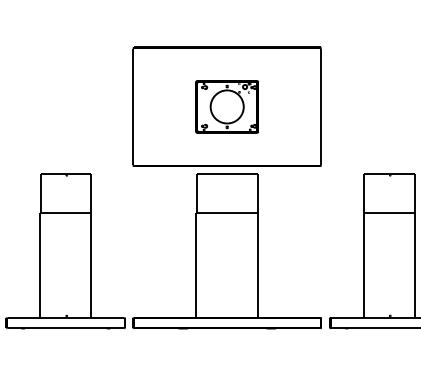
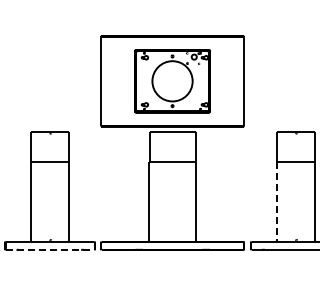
part: (226, 107) -> (172, 81), size x1.6
line: (363, 264) -> (276, 201), solid -> dashed
line: (66, 328) -> (50, 249), solid -> dashed

